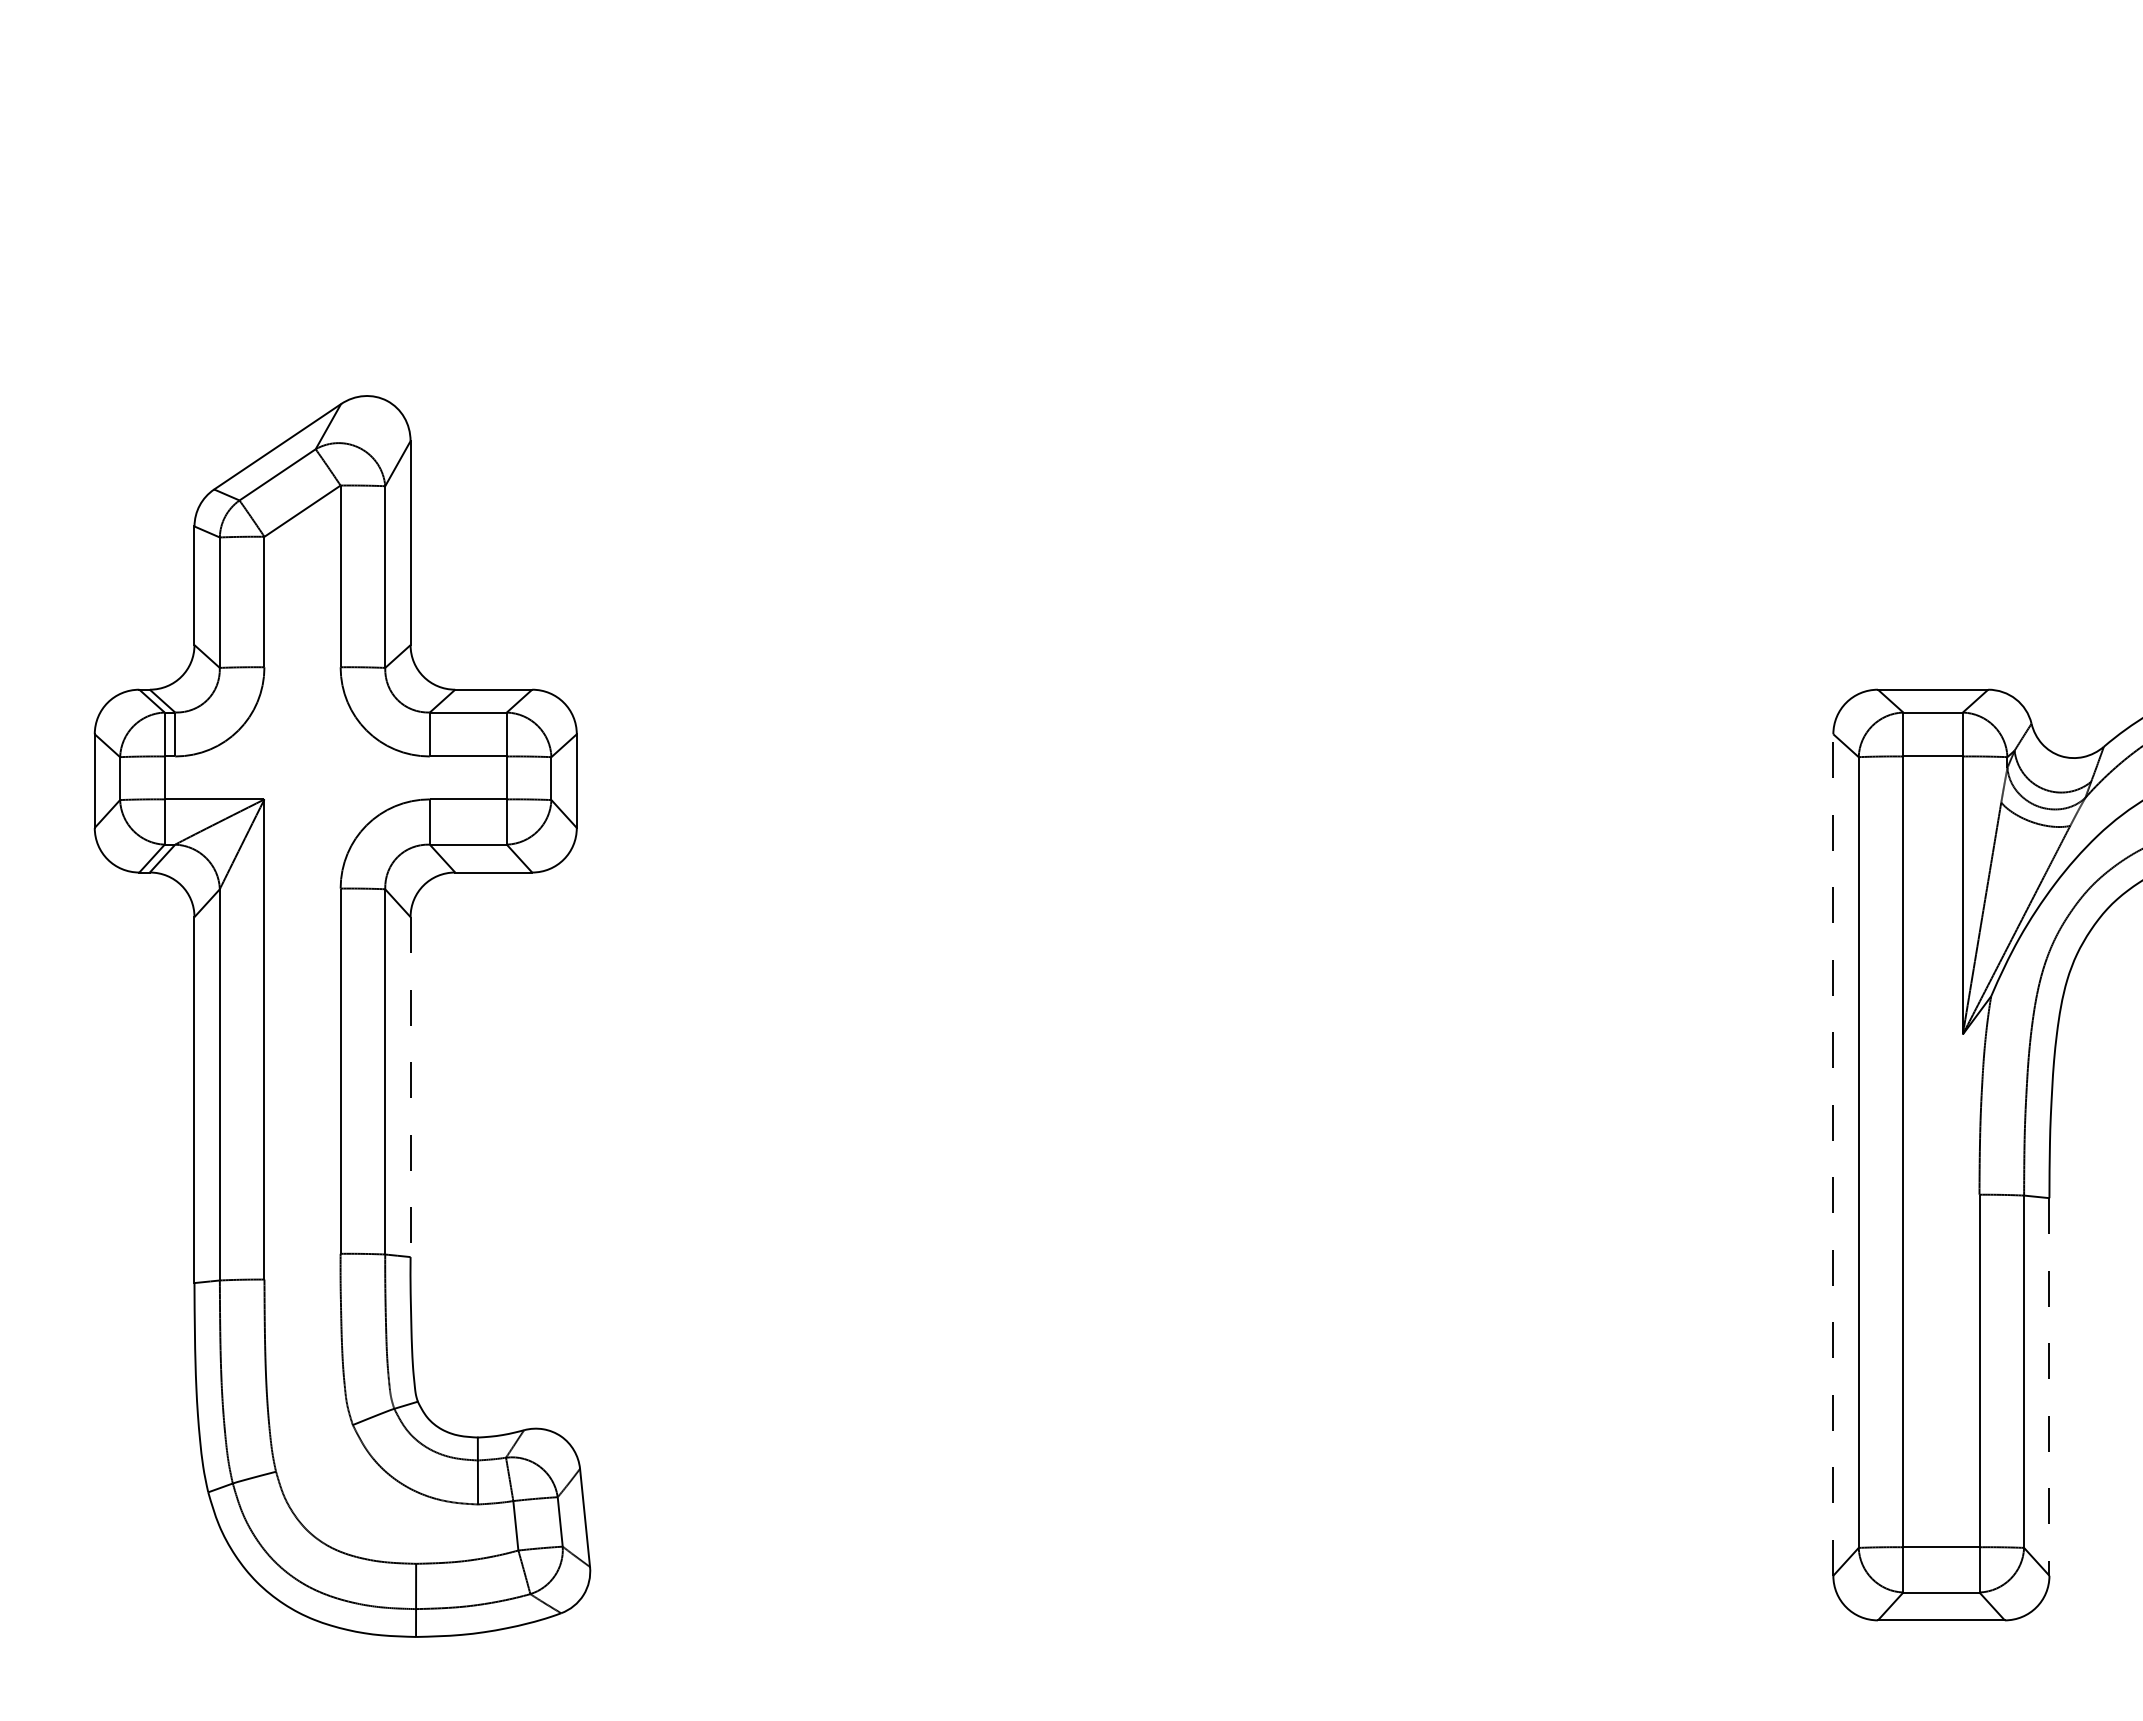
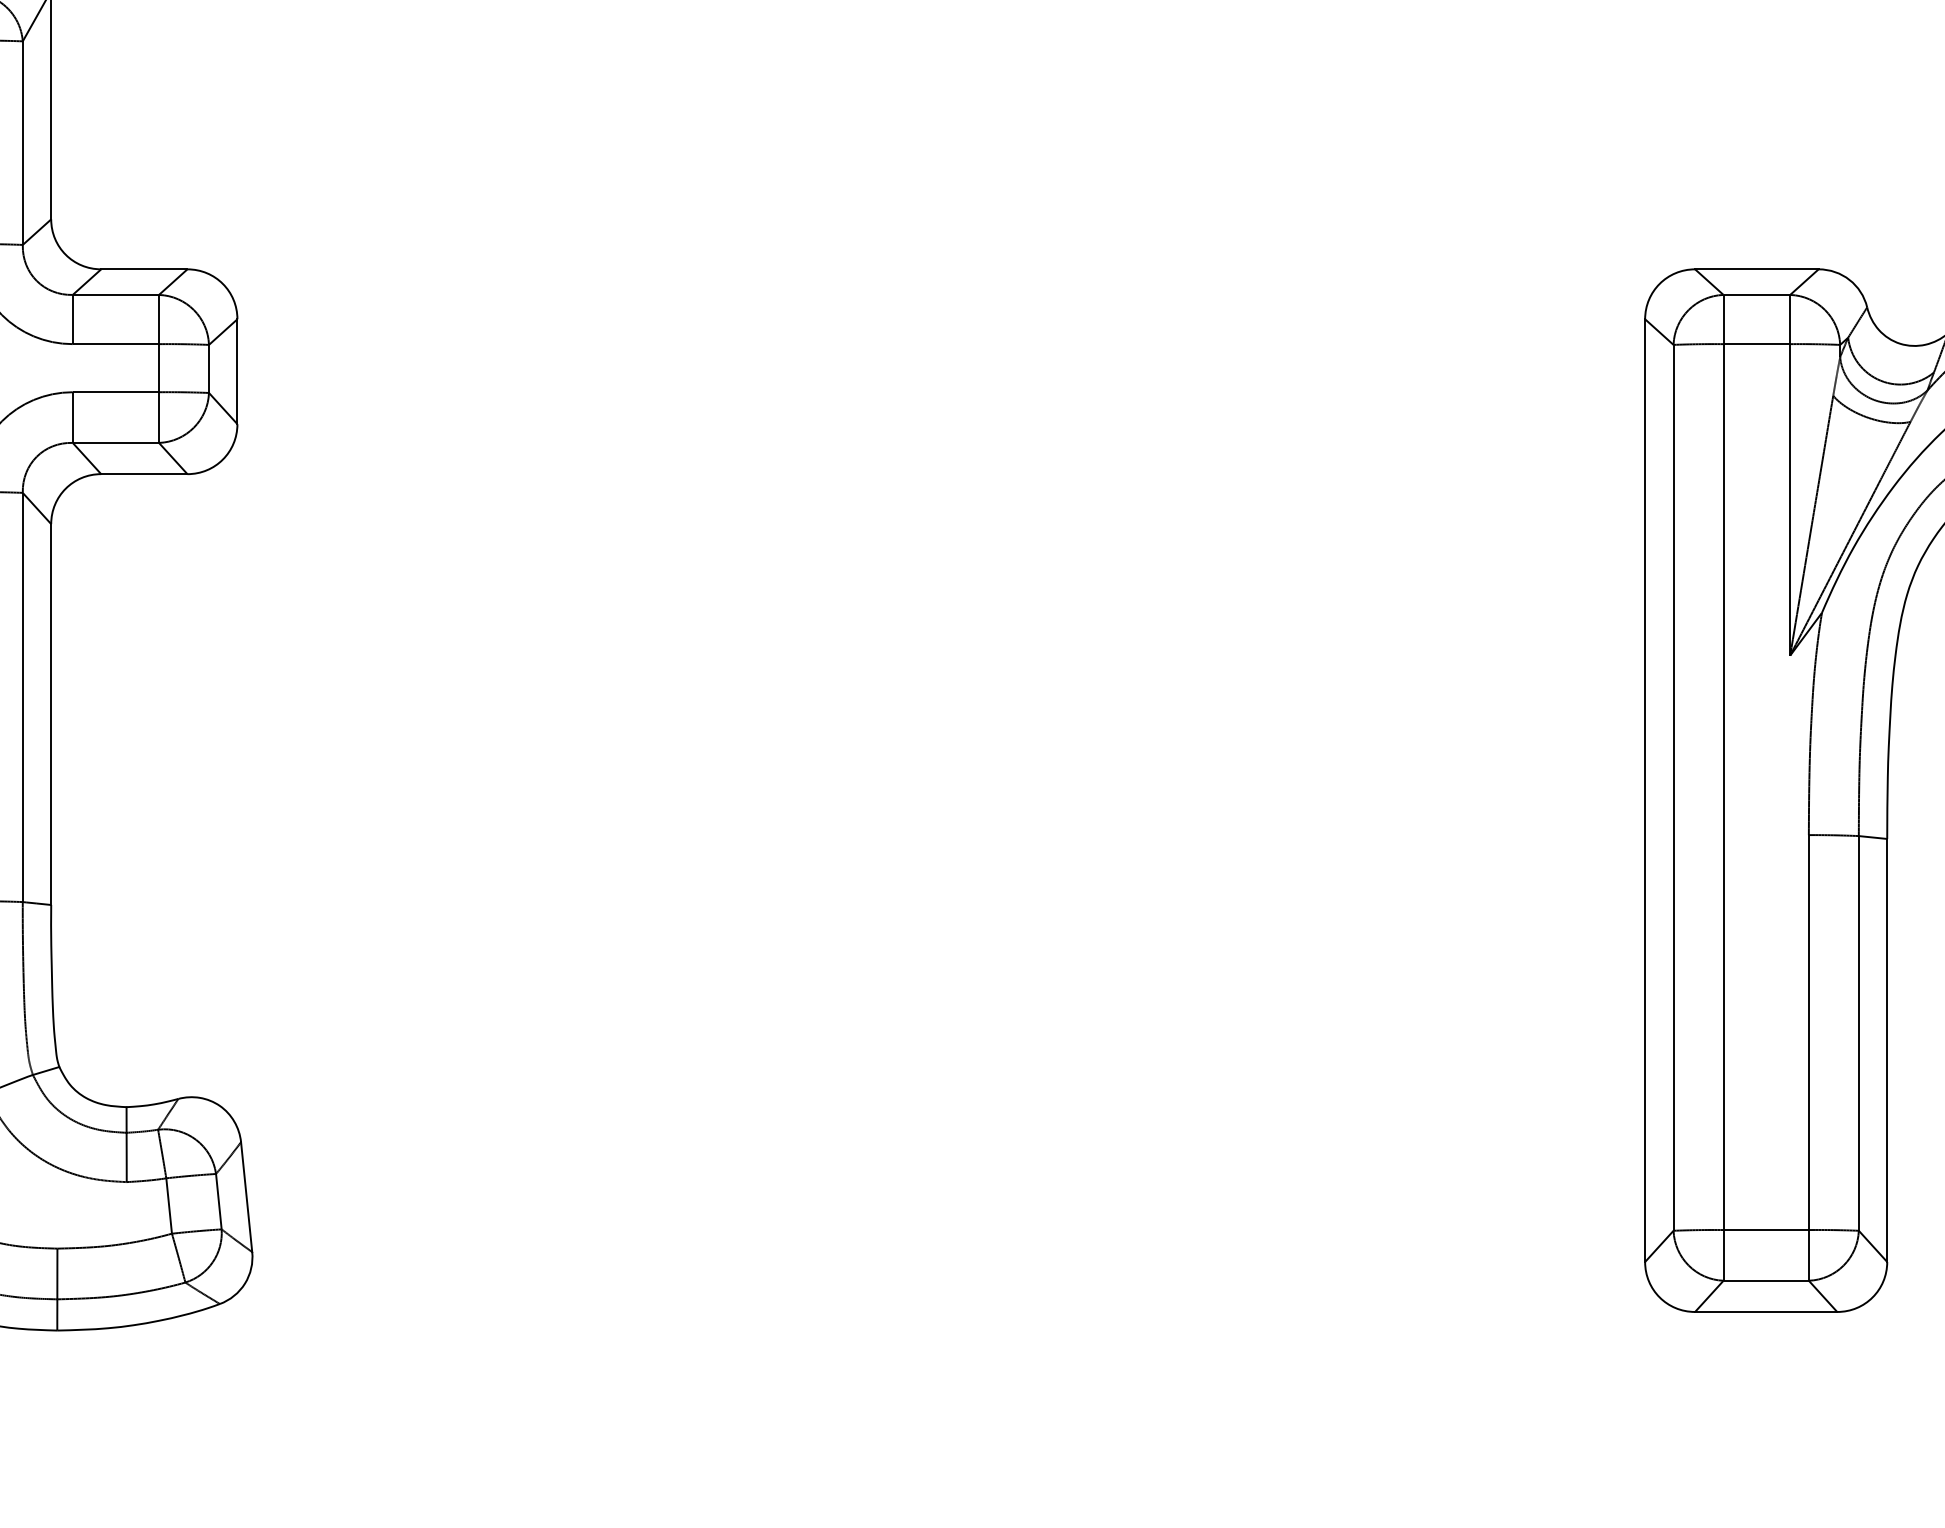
line: (410, 1087) -> (51, 714), dashed -> solid
line: (1833, 1155) -> (1645, 791), dashed -> solid
line: (2049, 1386) -> (1887, 1049), dashed -> solid

